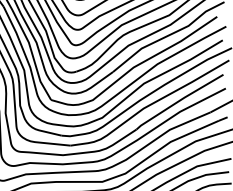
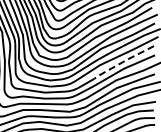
line: (178, 100) -> (123, 61), solid -> dashed

